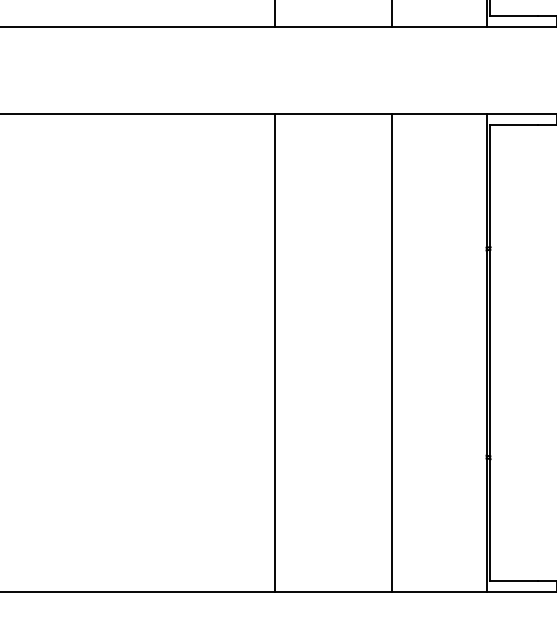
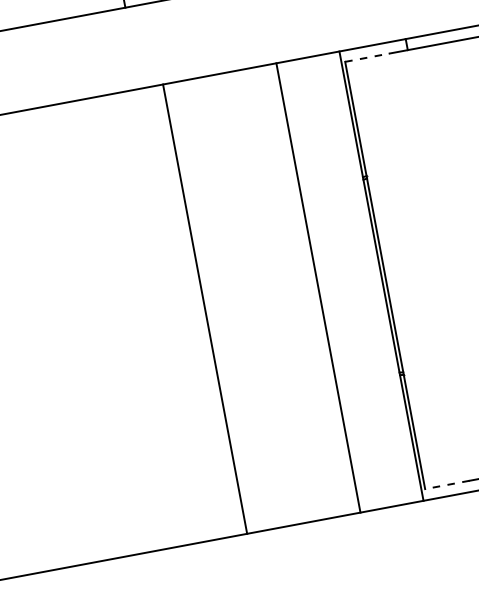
line: (514, 125) -> (367, 57), solid -> dashed
line: (274, 352) -> (204, 308), moved
line: (392, 352) -> (318, 287), moved
line: (514, 580) -> (447, 484), solid -> dashed

